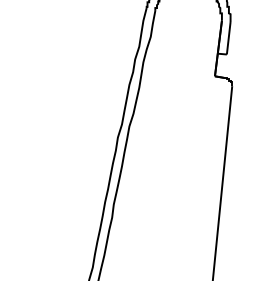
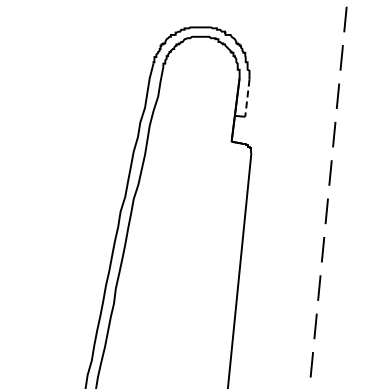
line: (228, 38) -> (247, 98), solid -> dashed

